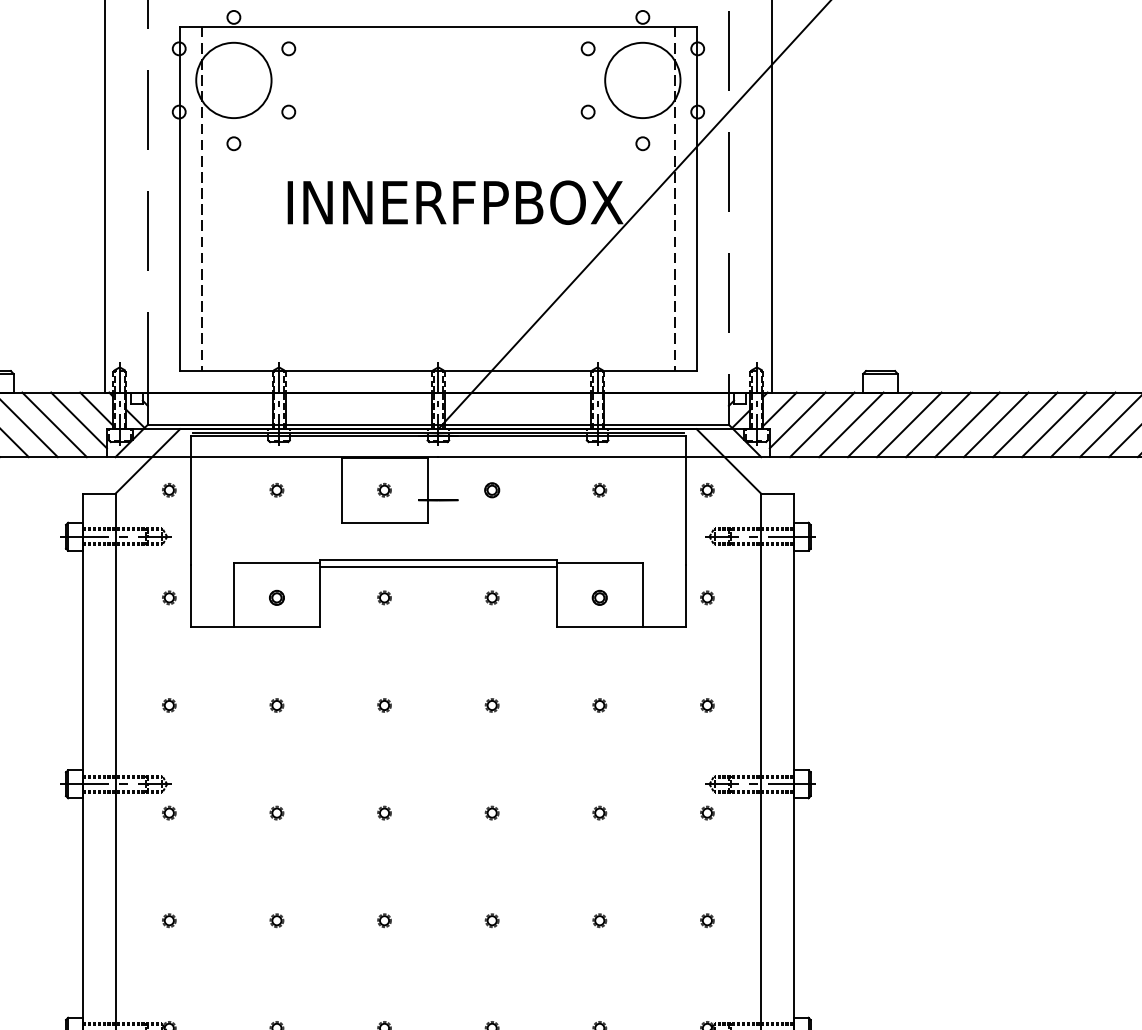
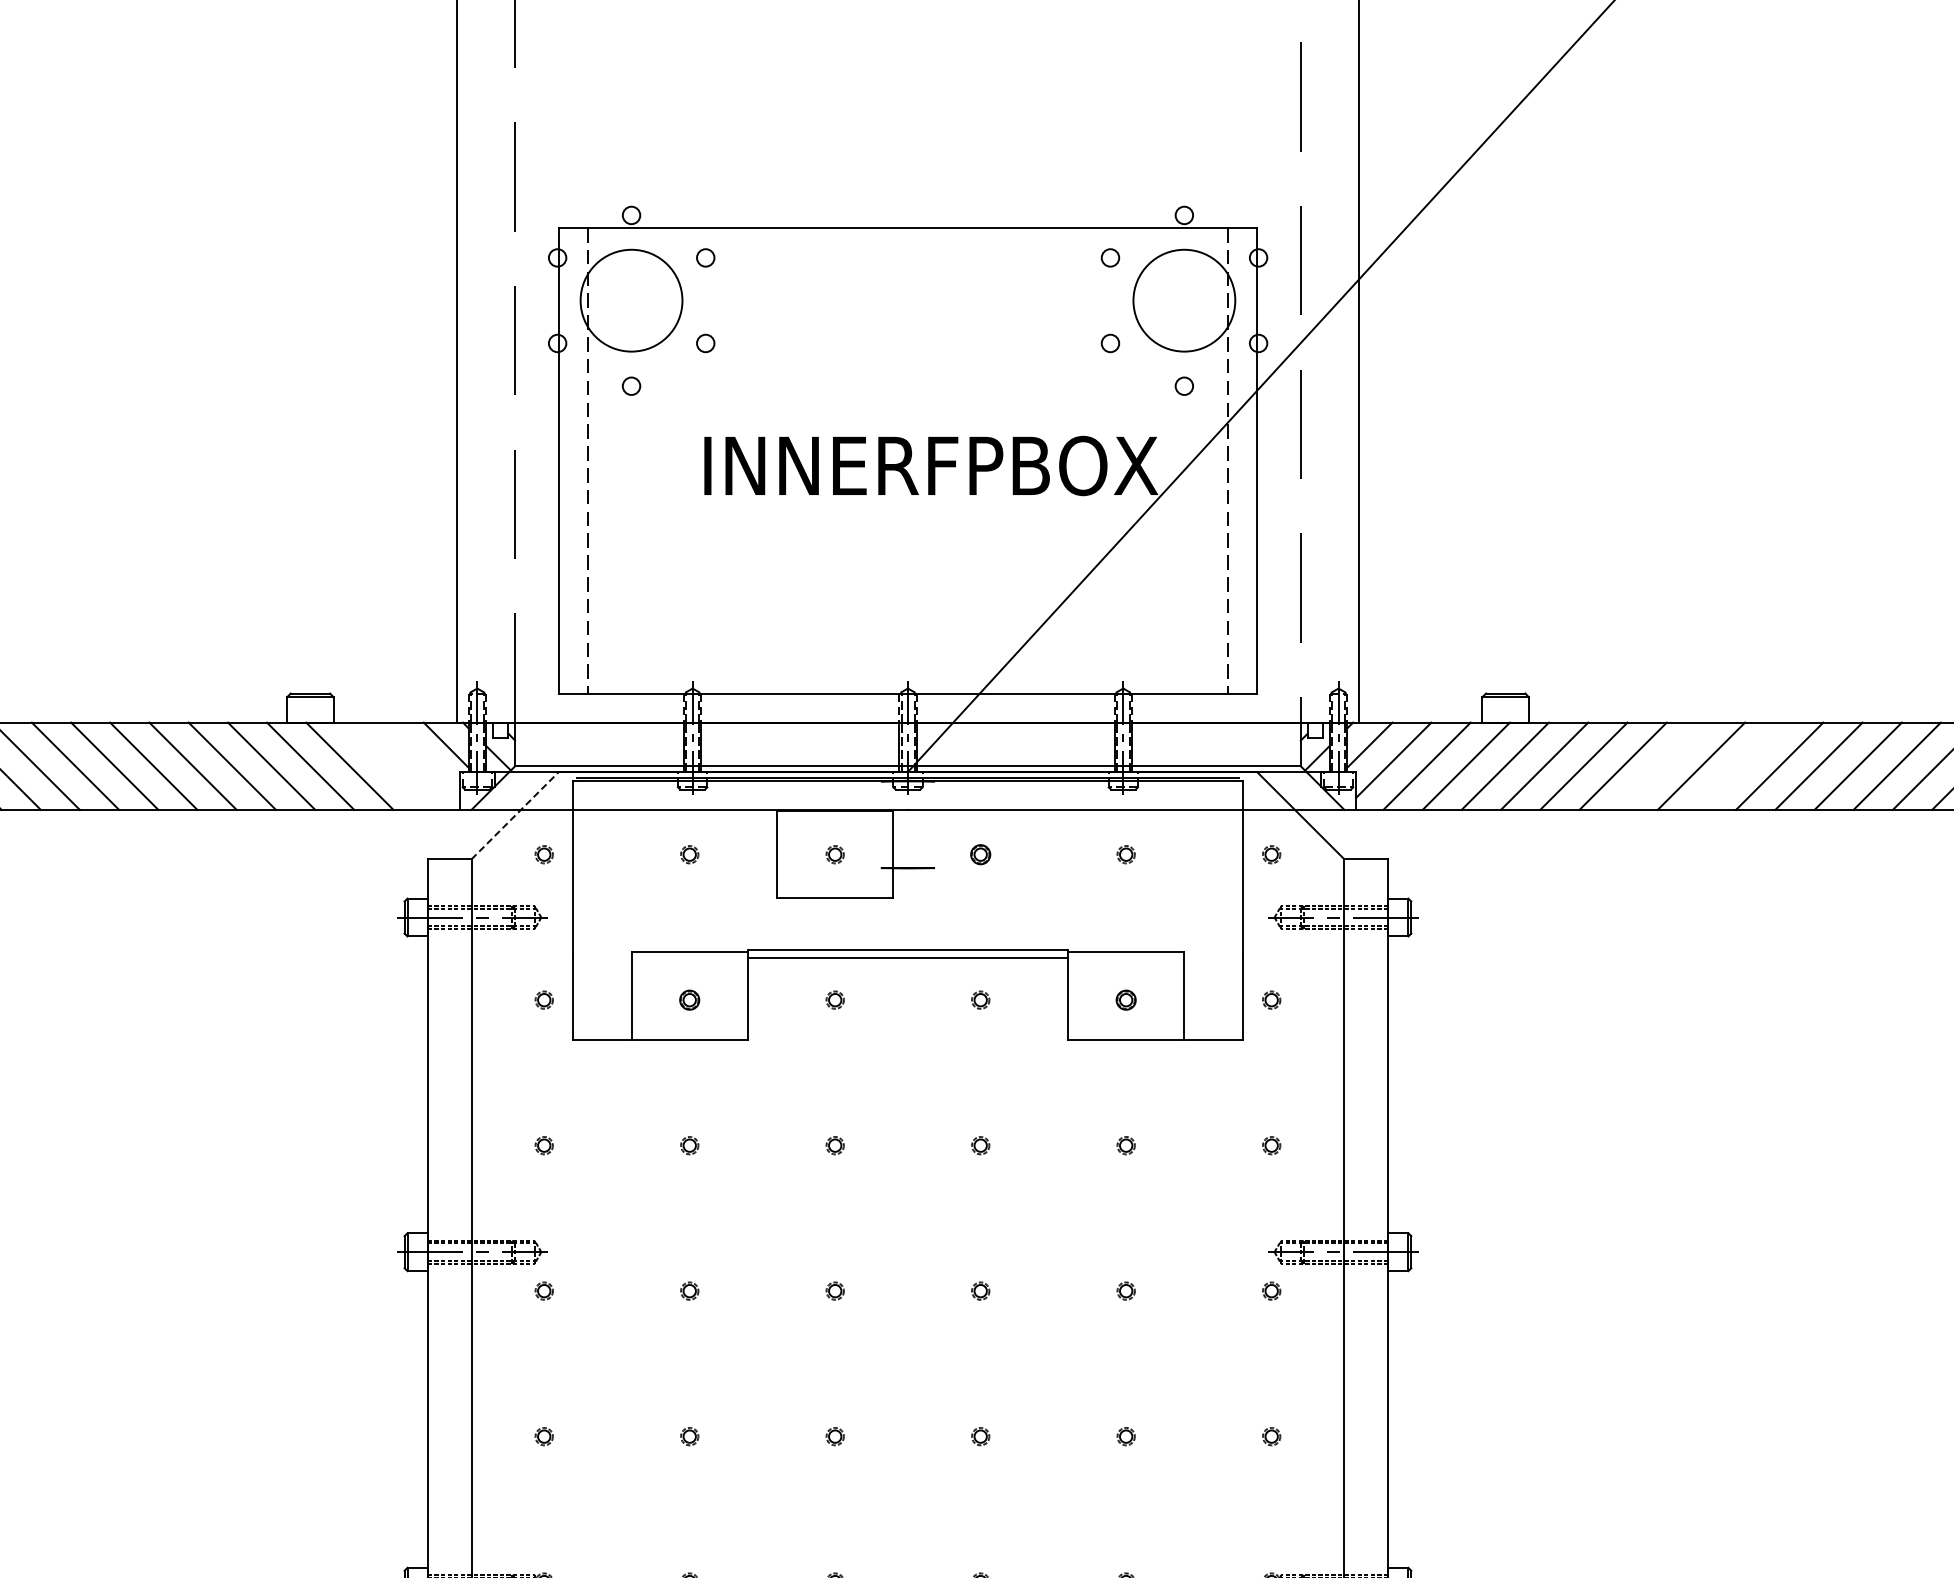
line: (78, 419) -> (421, 759), removed
line: (54, 424) -> (388, 765), removed
line: (995, 424) -> (1661, 765), removed
line: (1054, 424) -> (1740, 765), removed
line: (148, 461) -> (515, 815), solid -> dashed

